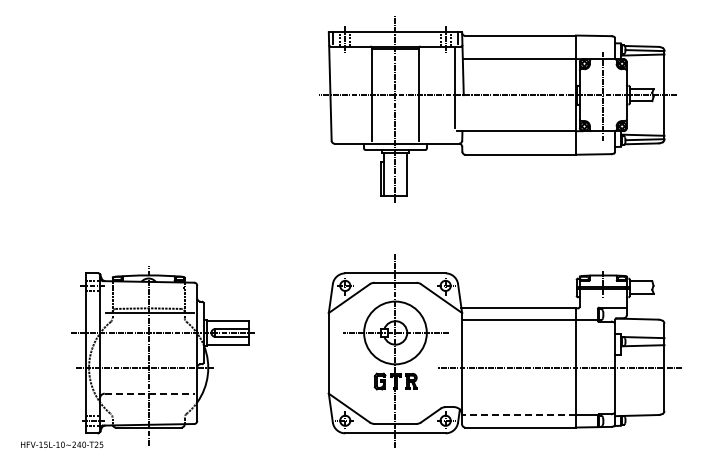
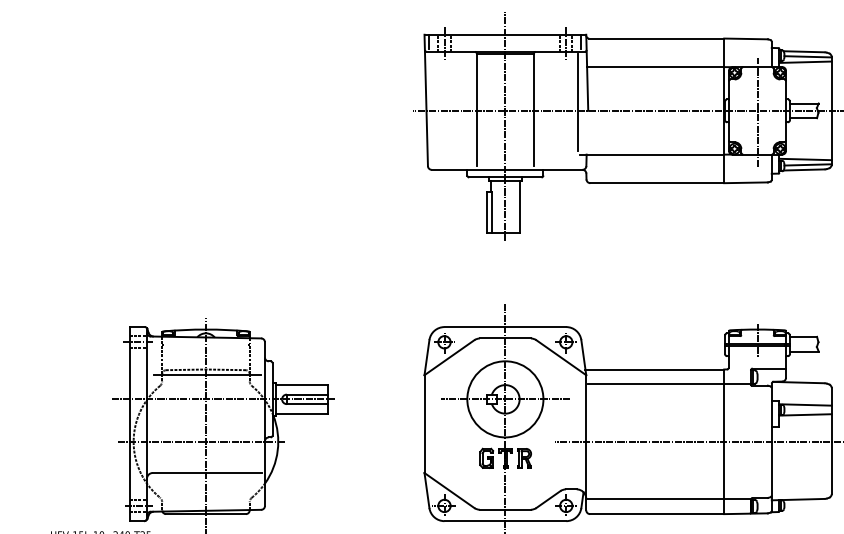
line: (150, 393) -> (208, 472), dashed -> solid
line: (518, 415) -> (654, 499), dashed -> solid

